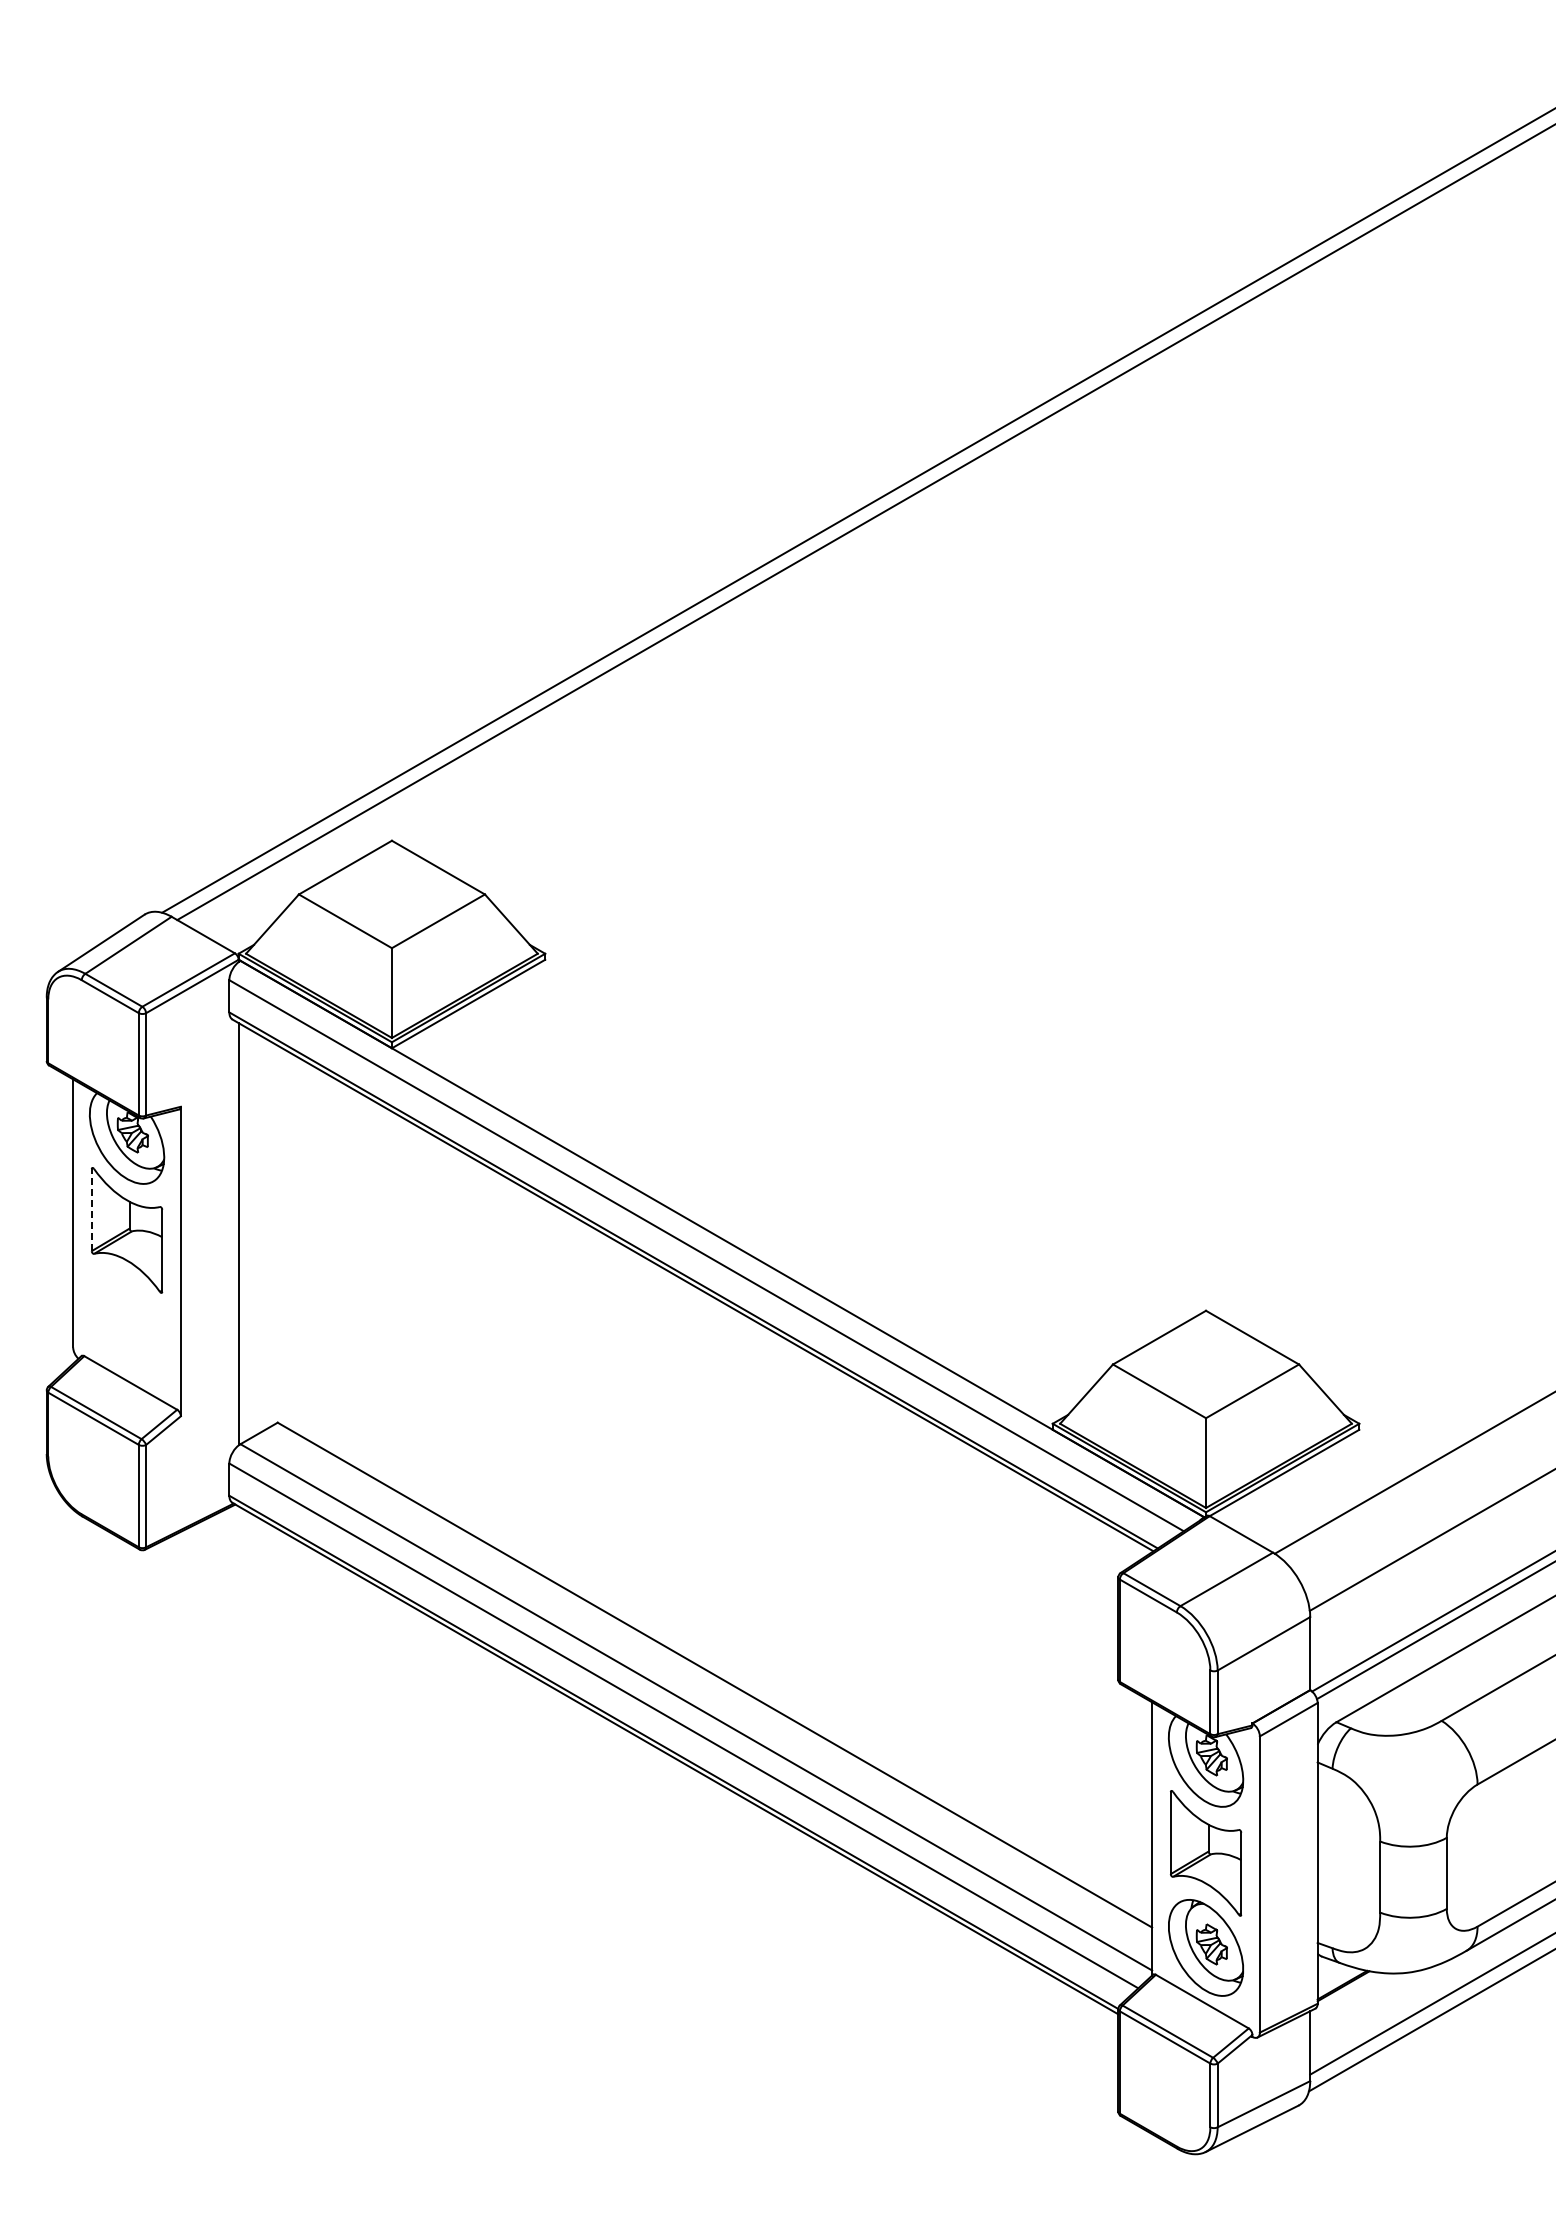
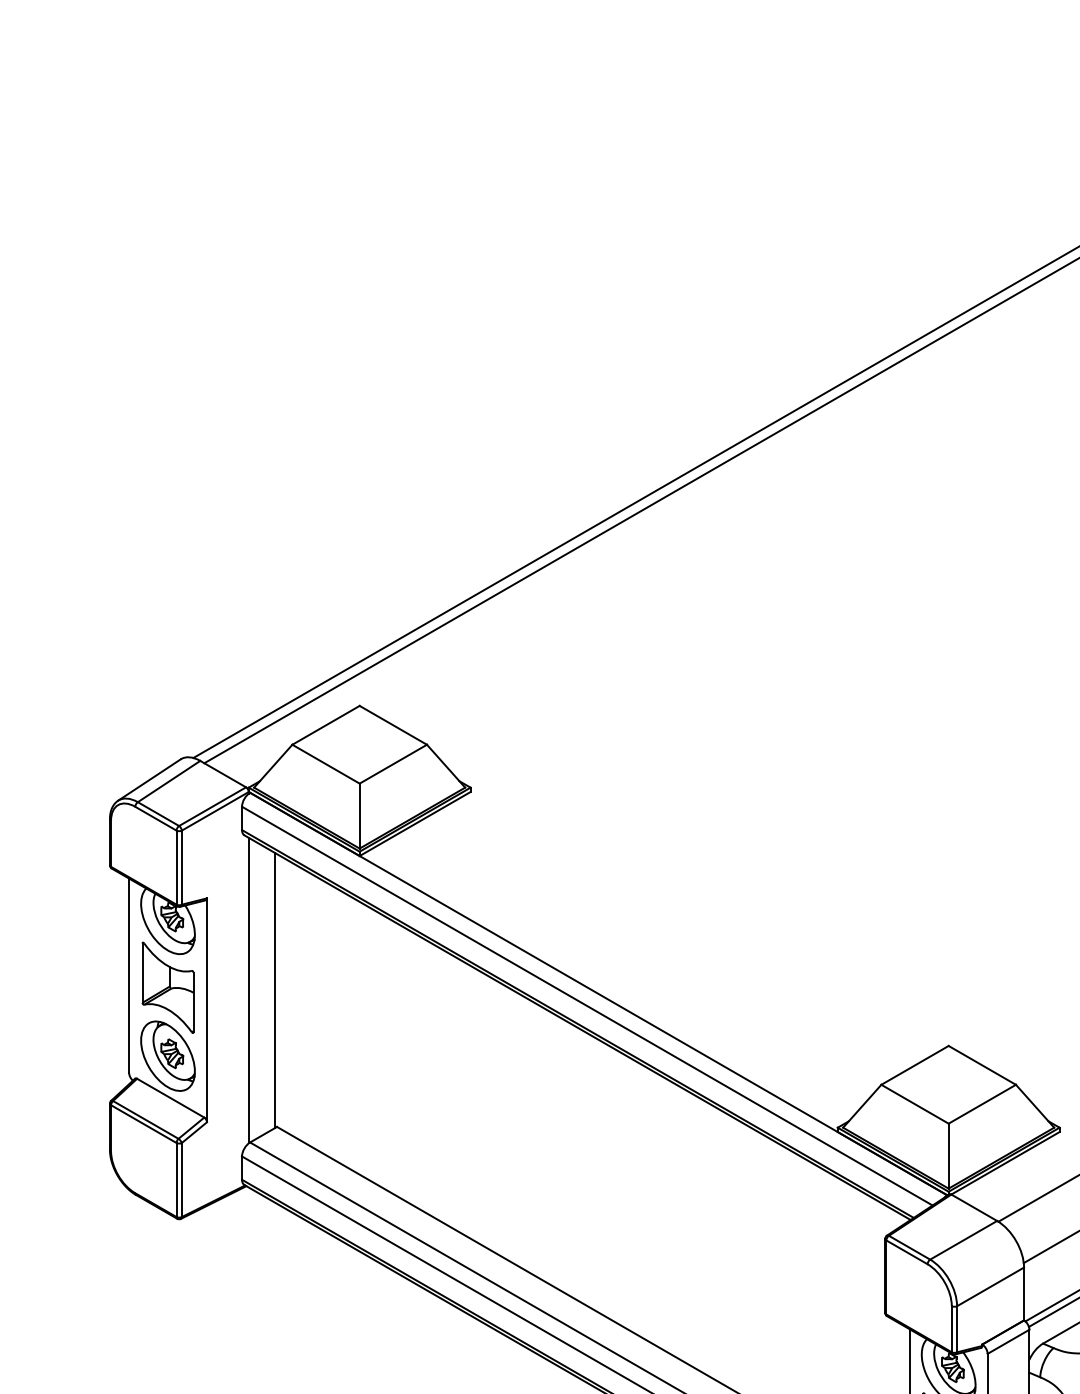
line: (91, 1209) -> (142, 972), dashed -> solid
line: (274, 1233) -> (274, 990), added
part: (126, 1324) -> (167, 1055), added

